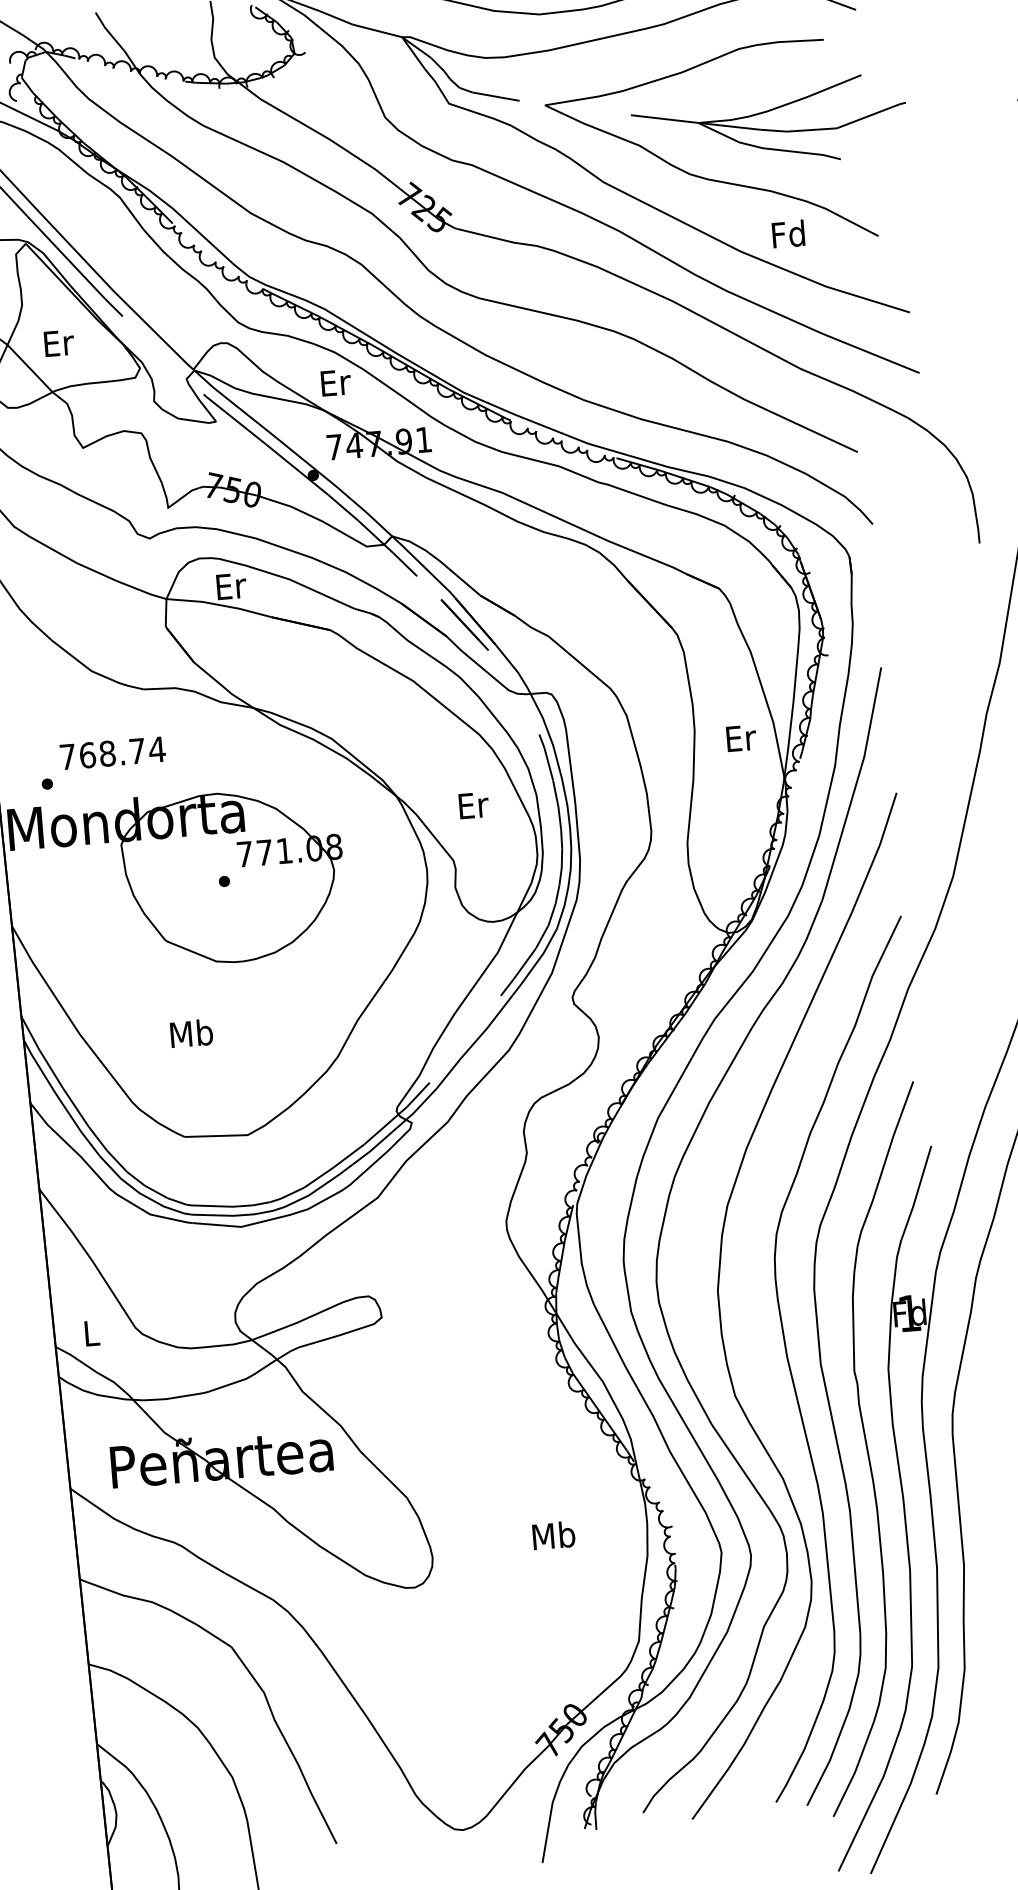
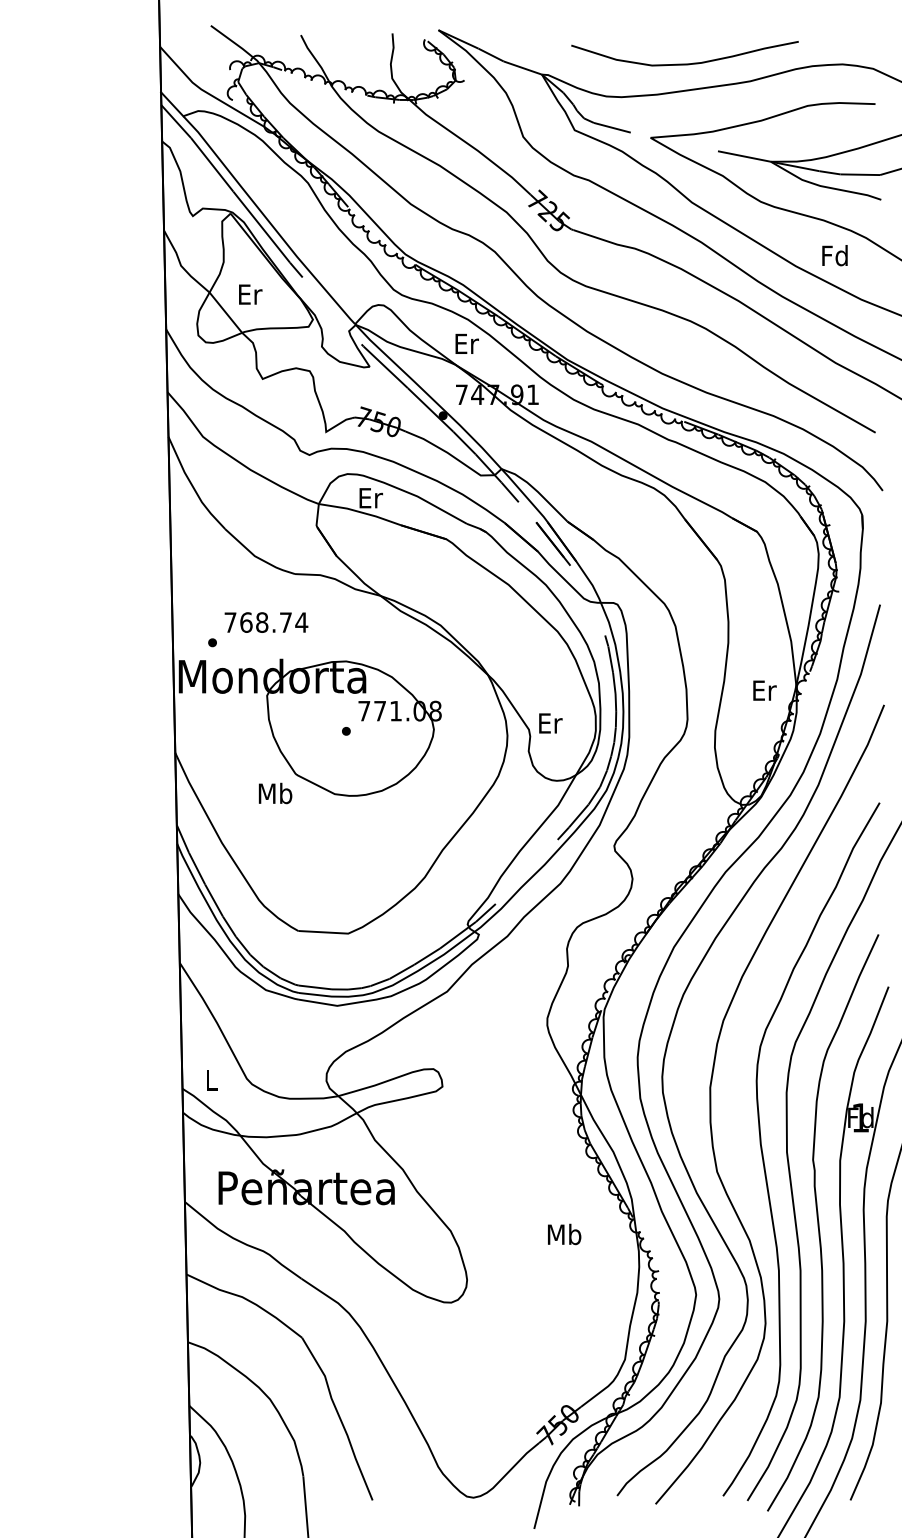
text: (740, 738) -> (764, 690), moved
text: (473, 805) -> (550, 723), moved
text: (191, 1033) -> (275, 793), moved
text: (553, 1535) -> (564, 1234), moved

